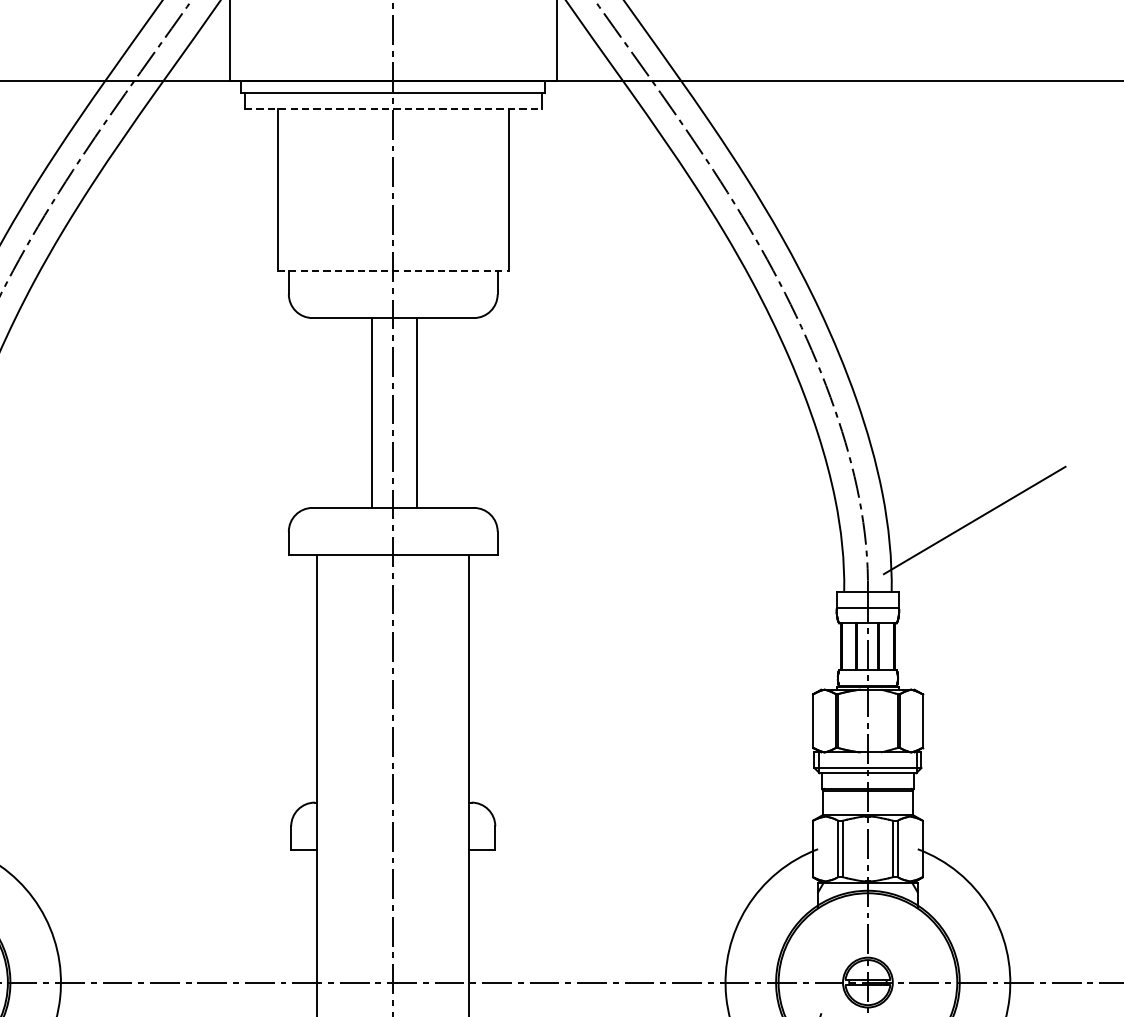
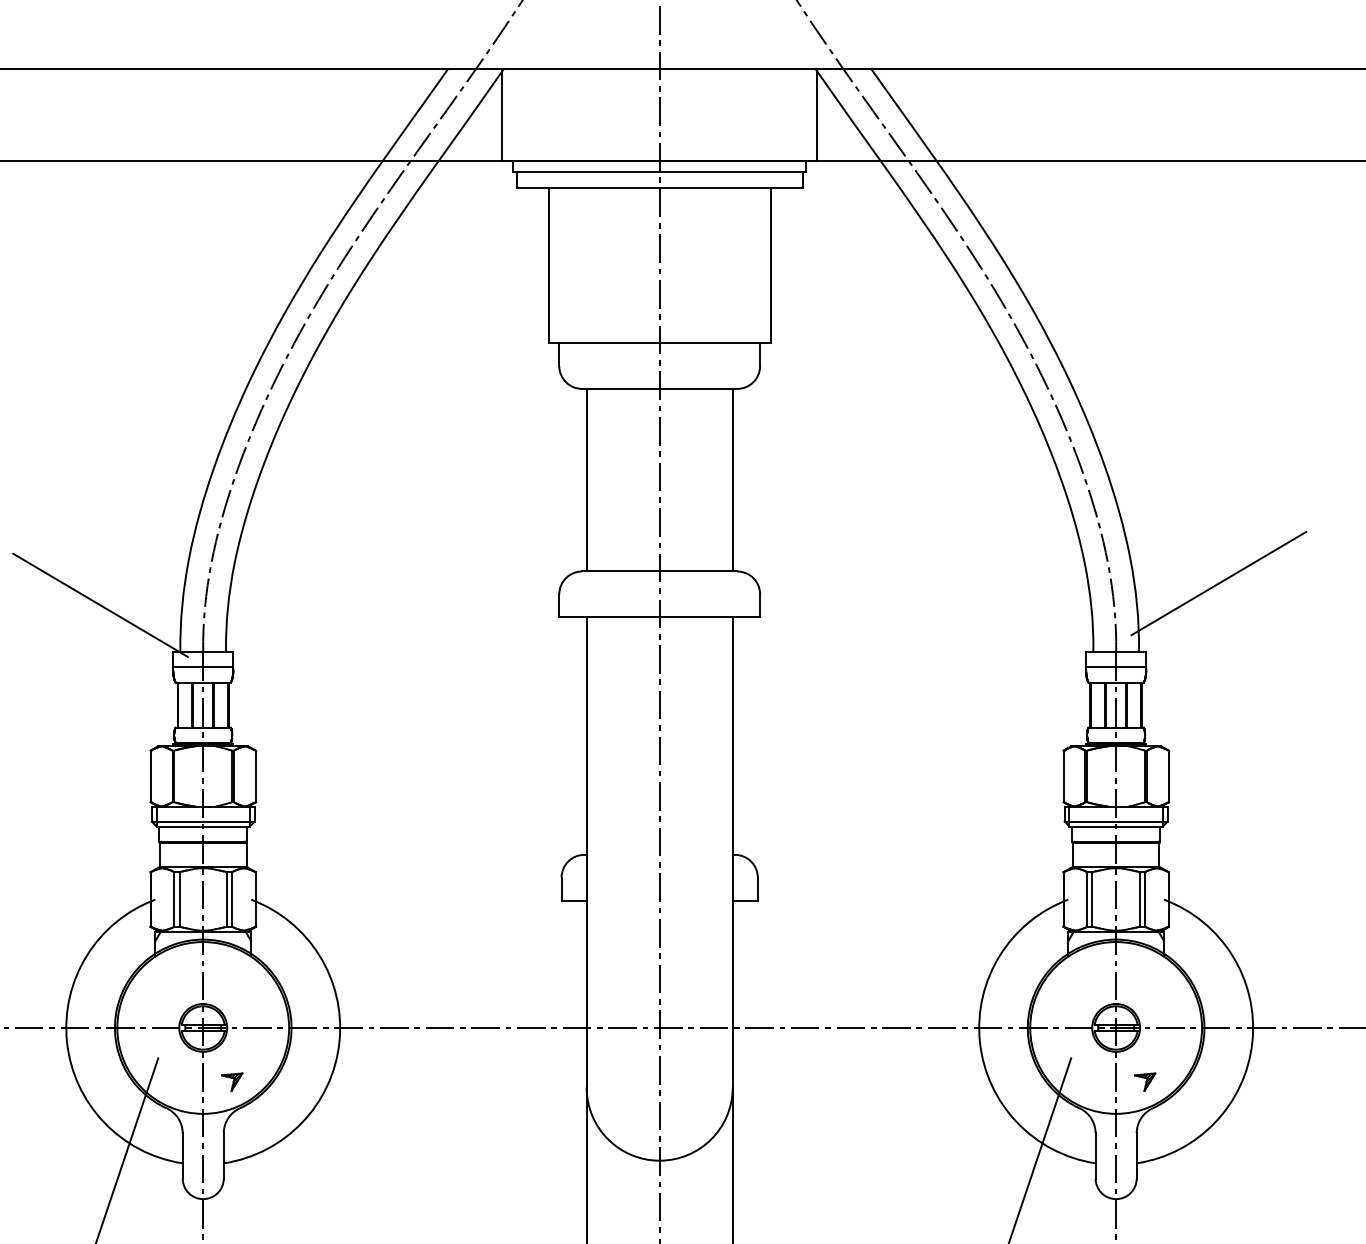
line: (393, 109) -> (659, 188), dashed -> solid
line: (394, 270) -> (660, 343), dashed -> solid
line: (372, 412) -> (586, 479), moved
line: (416, 412) -> (732, 479), moved

